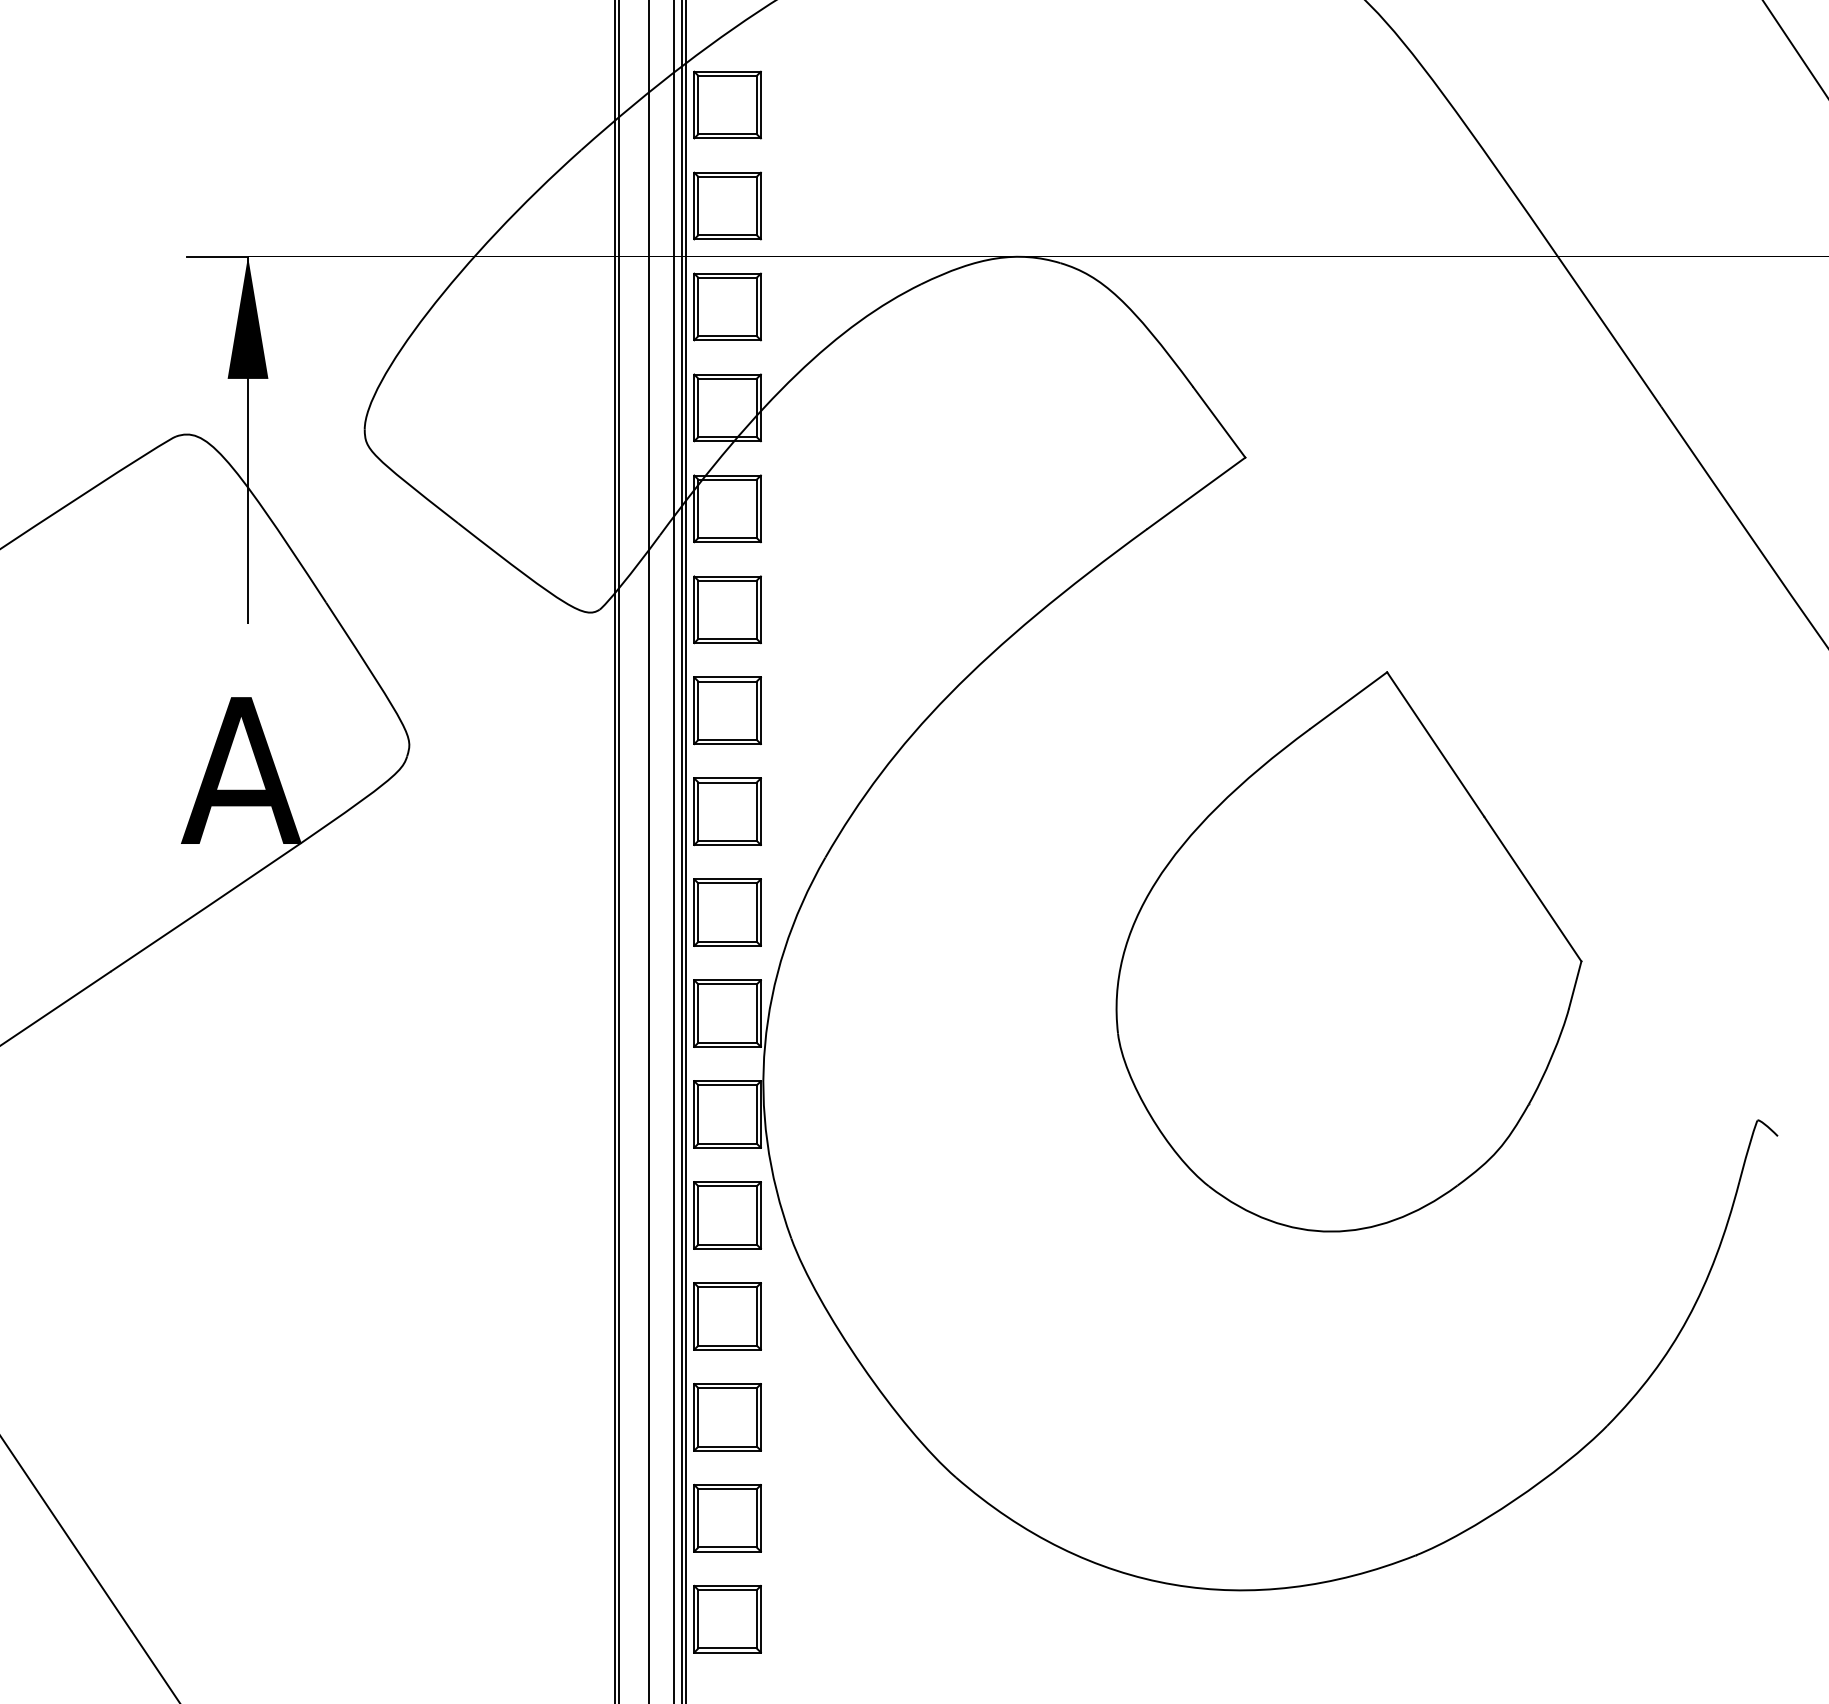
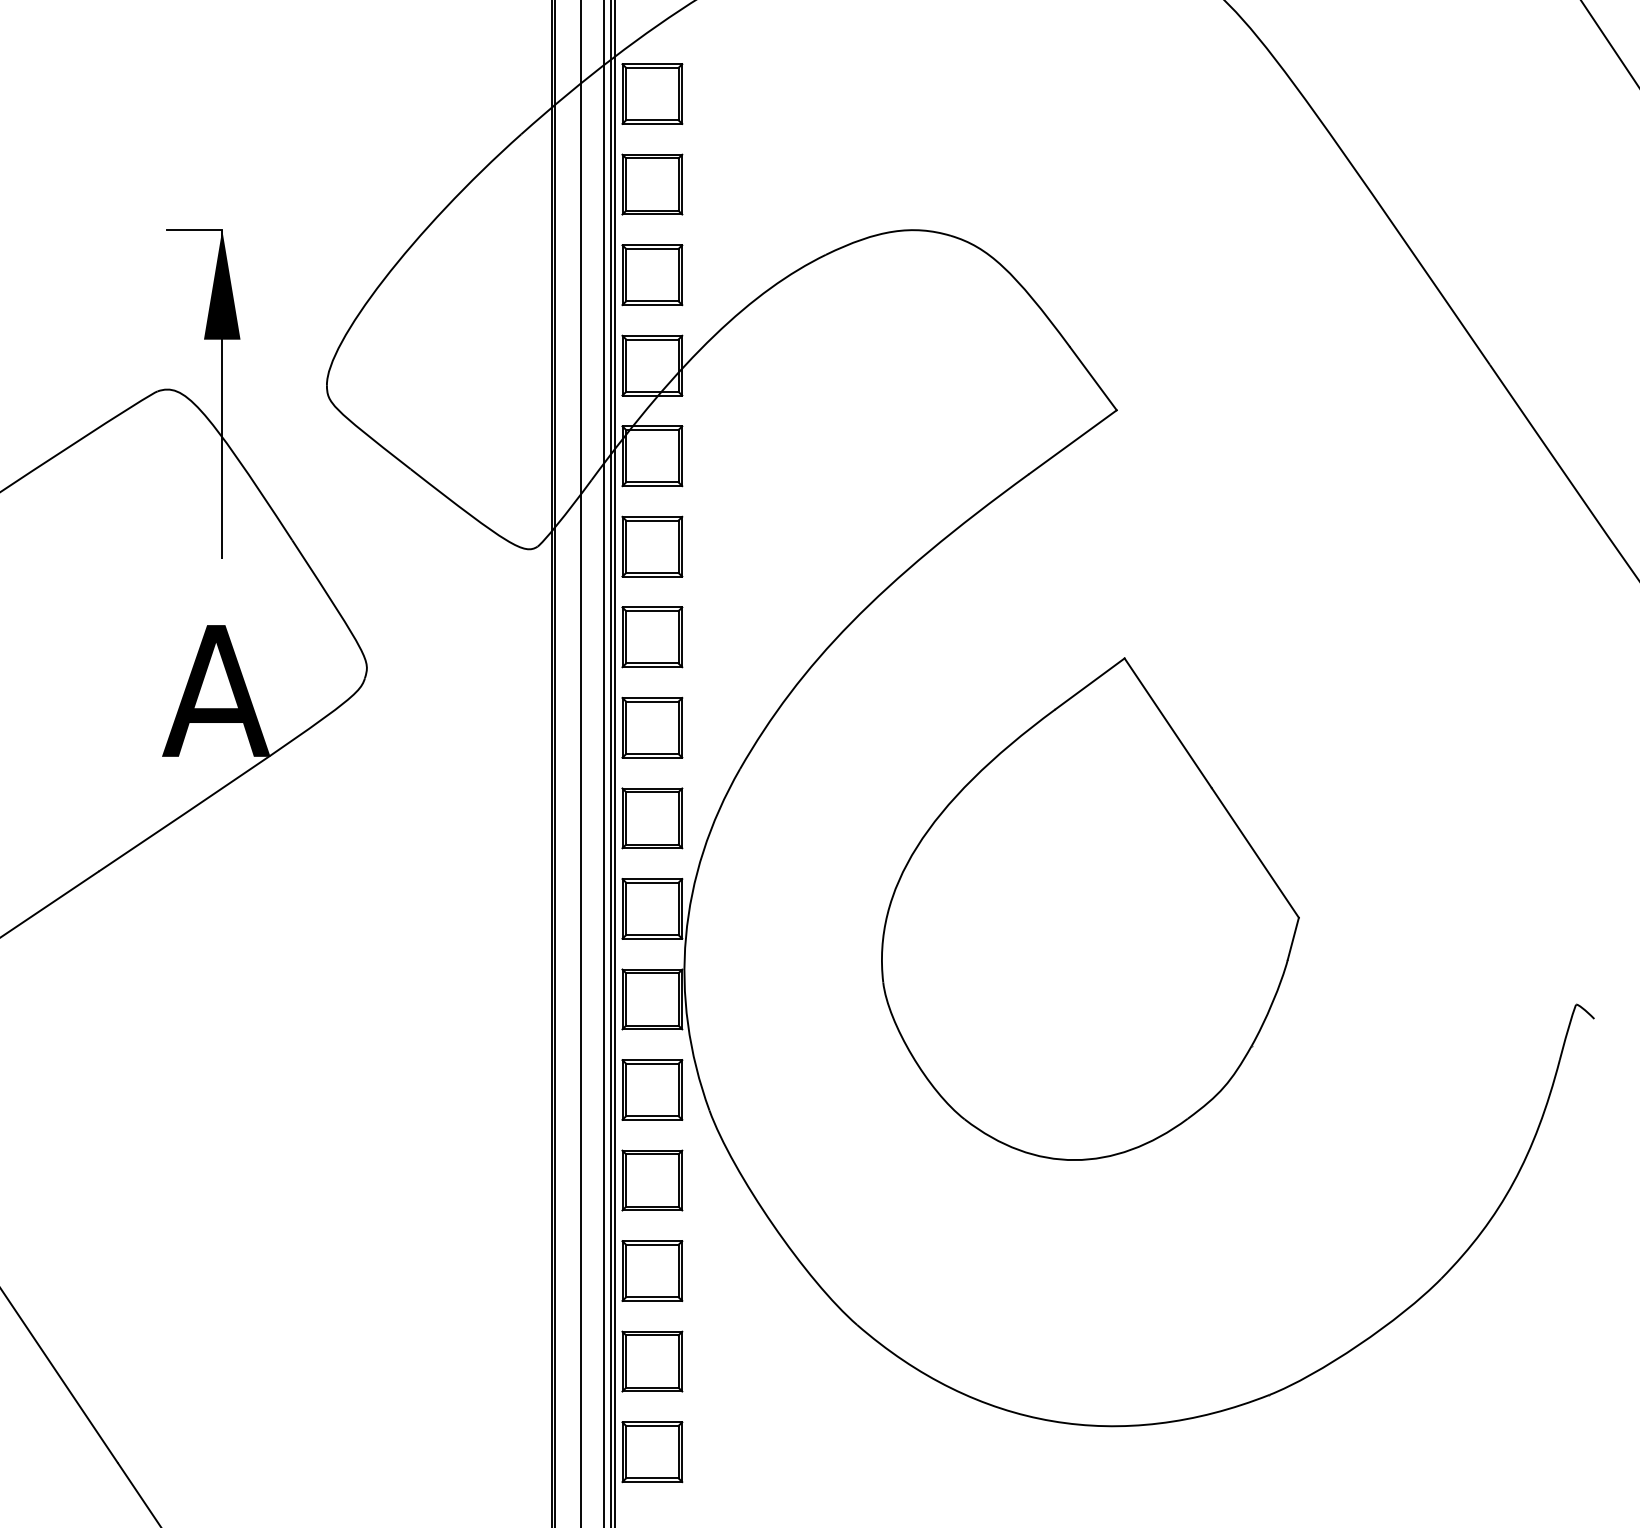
part: (1348, 951) -> (1089, 908), moved

